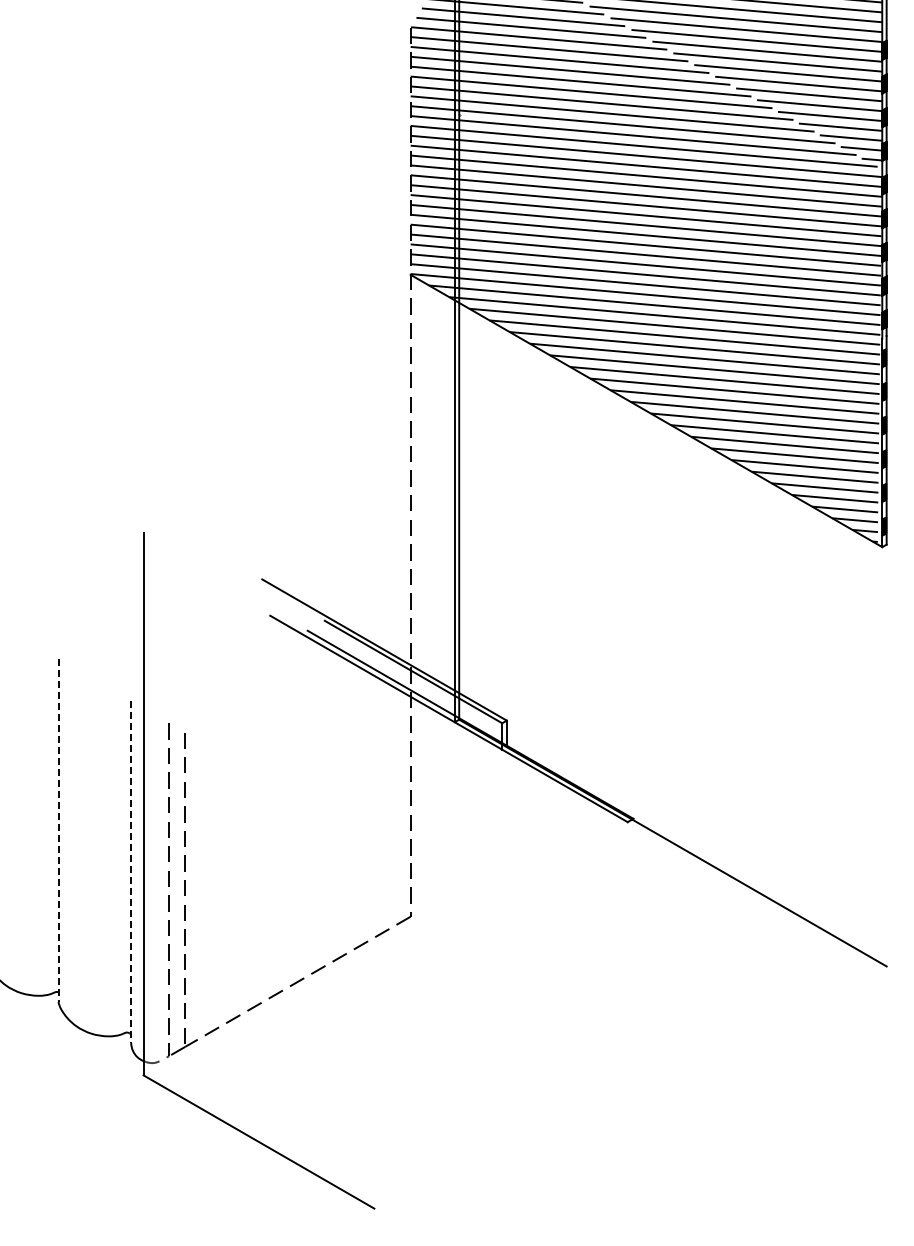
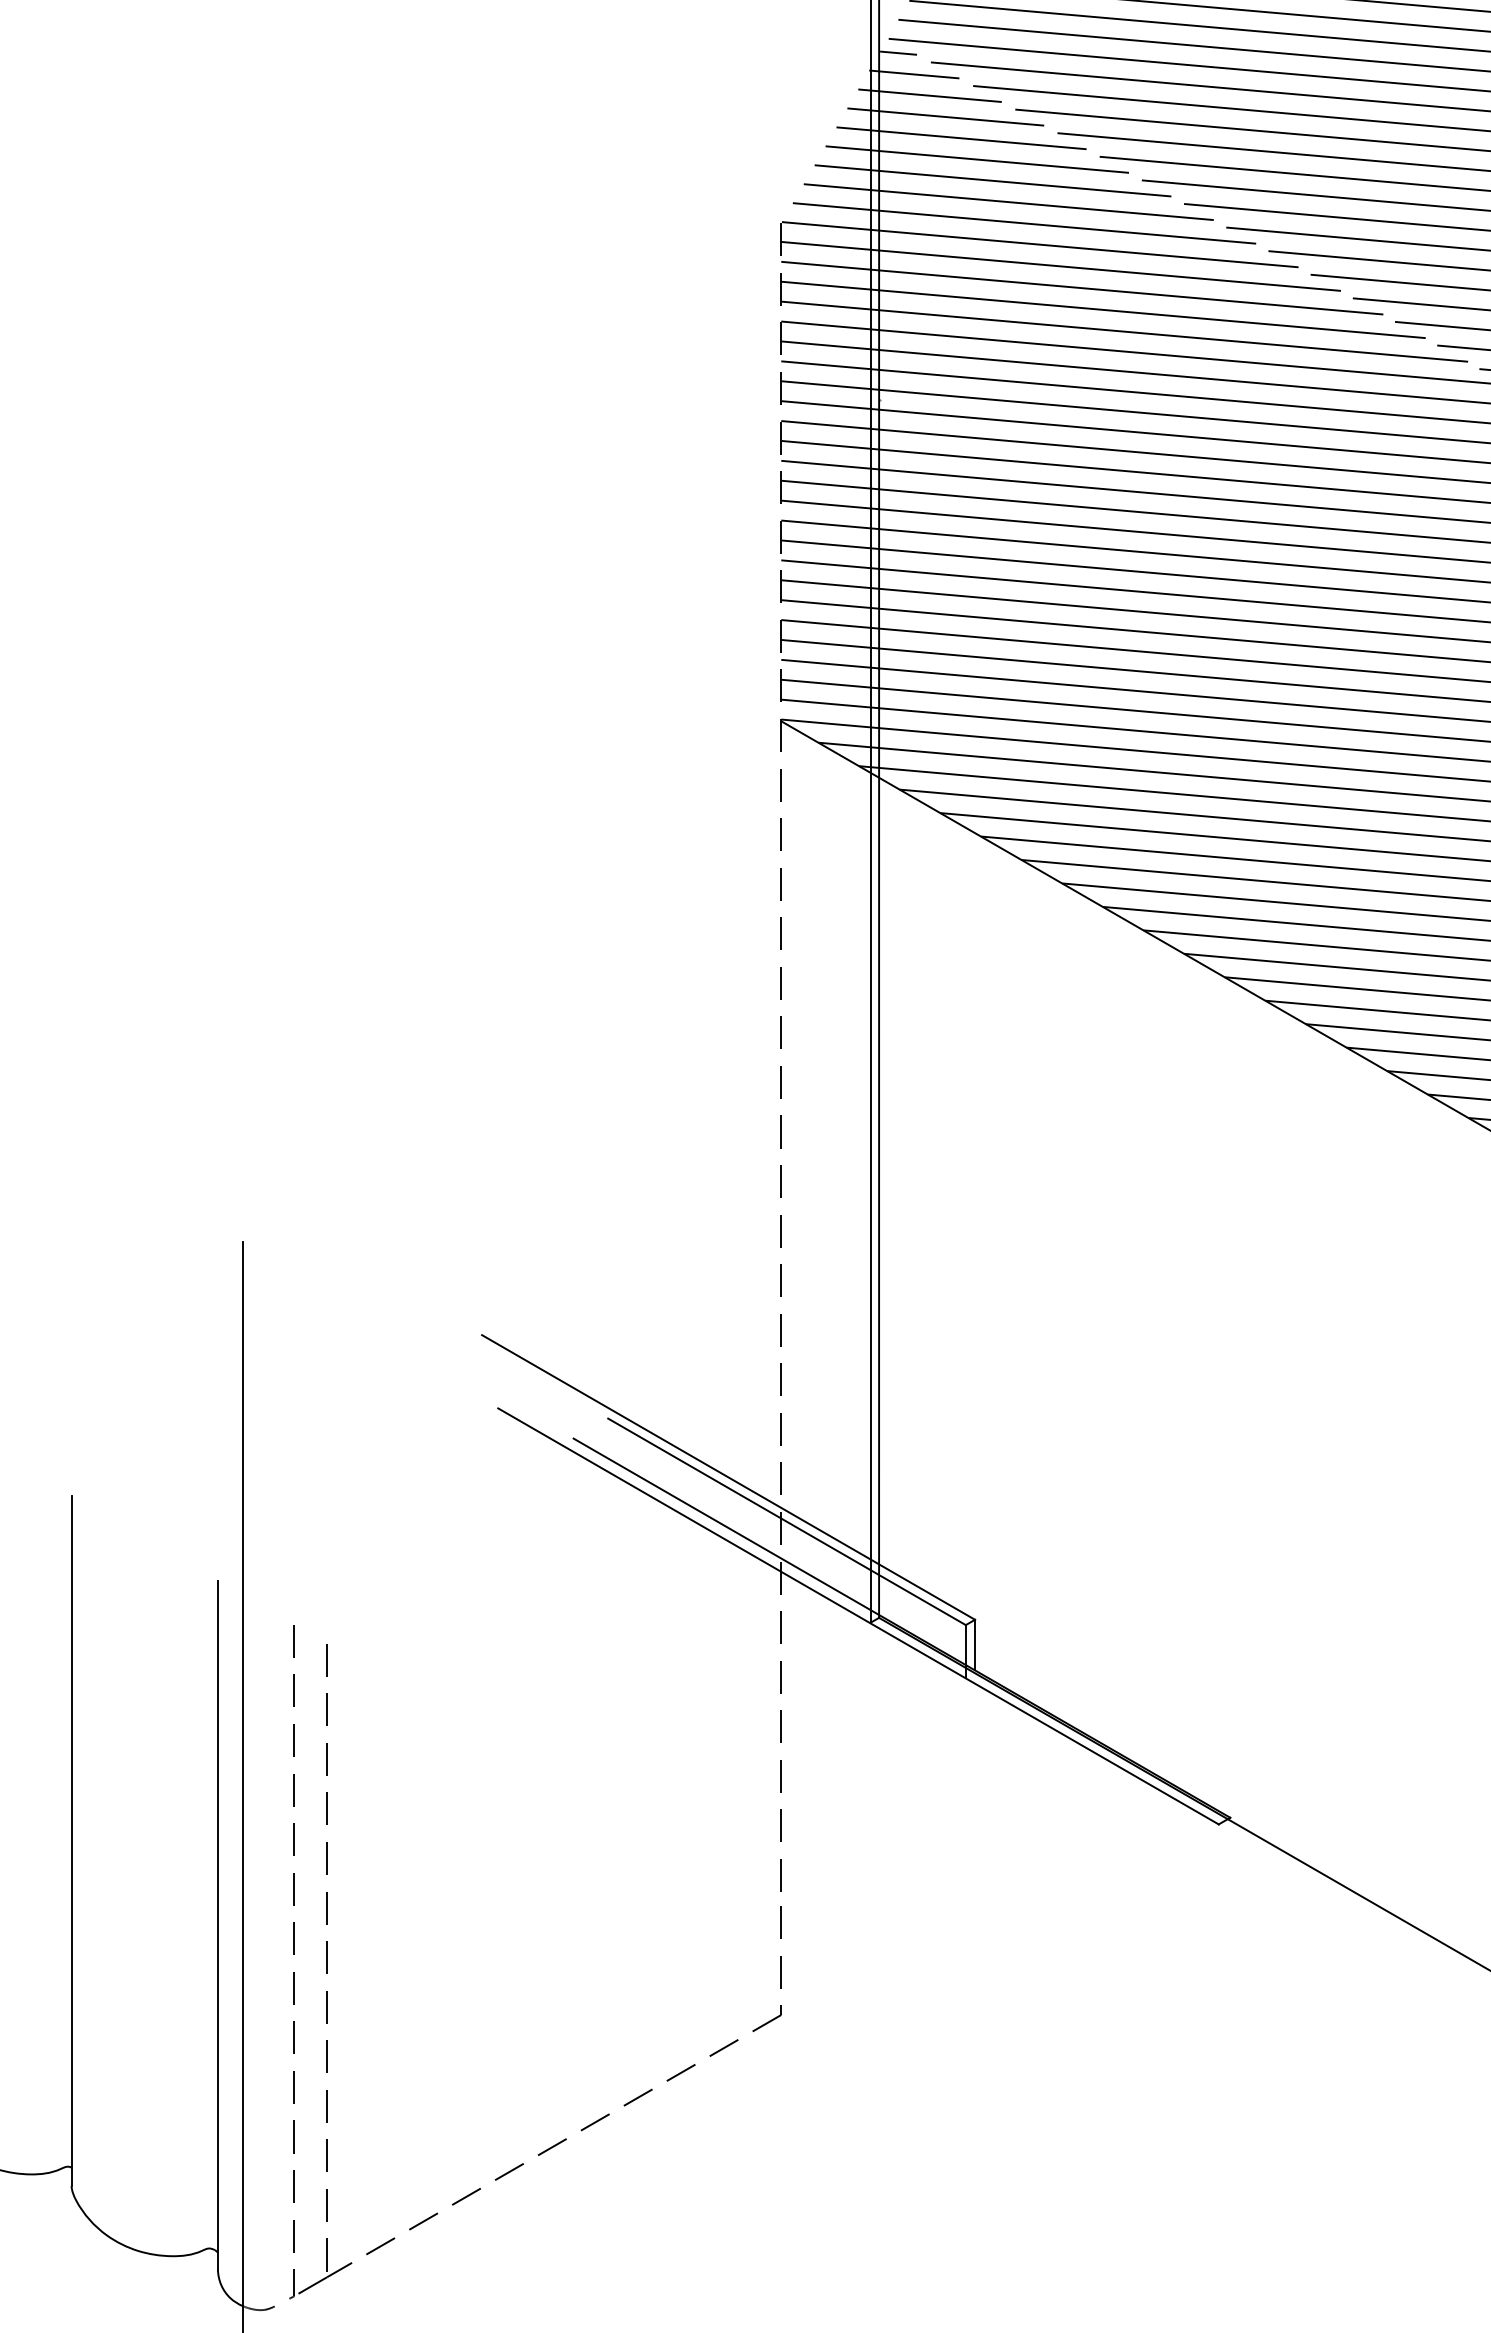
line: (58, 830) -> (71, 1841), dashed -> solid
line: (131, 872) -> (218, 1925), dashed -> solid

